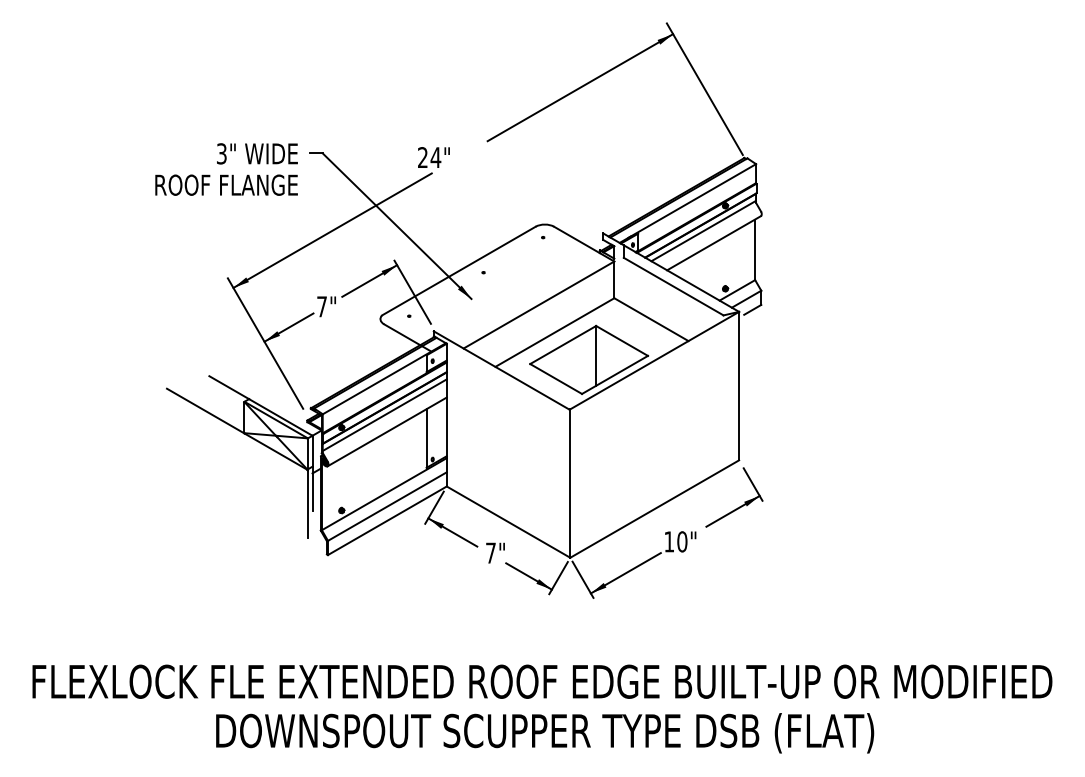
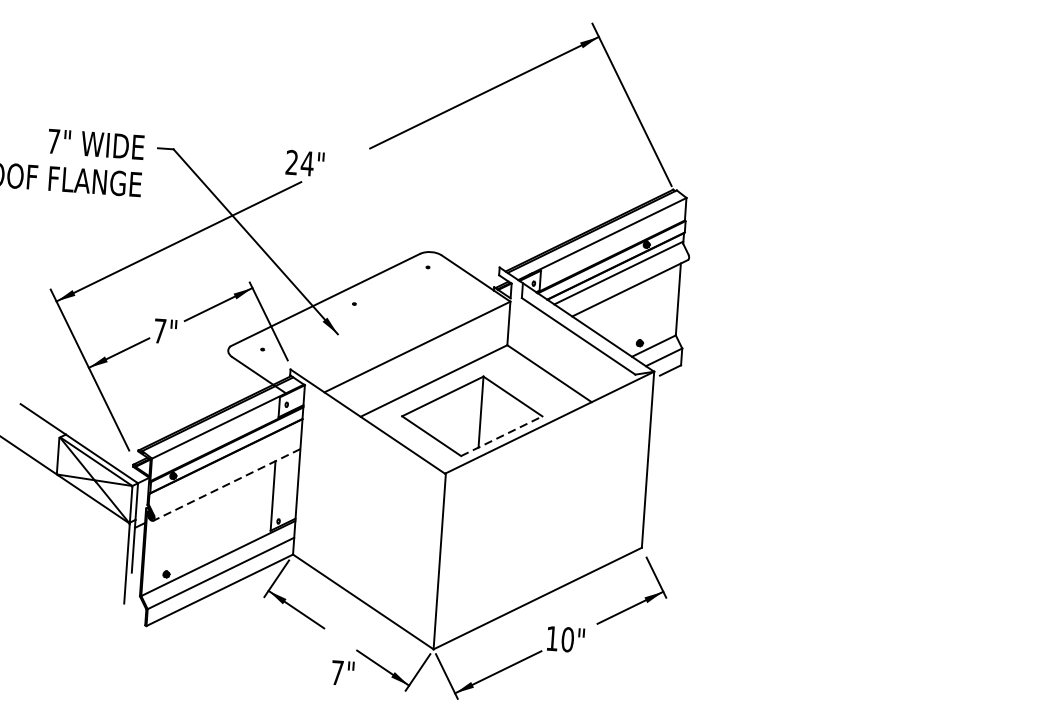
text: (221, 153) -> (53, 141), 3" -> 7"
line: (615, 374) -> (502, 435), solid -> dashed
line: (384, 414) -> (225, 464), removed
line: (387, 431) -> (227, 484), solid -> dashed
text: (495, 552) -> (342, 672), moved

